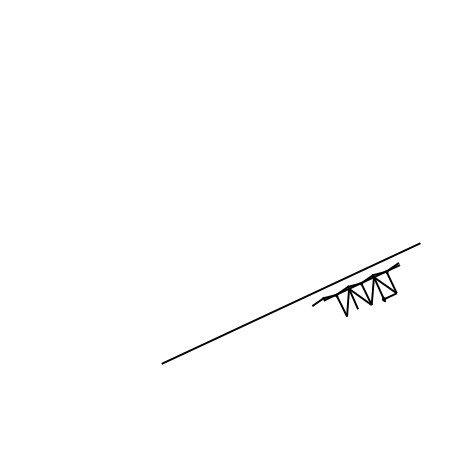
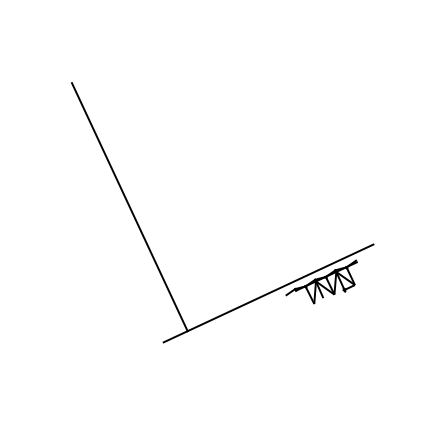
line: (120, 198) -> (129, 207), added

